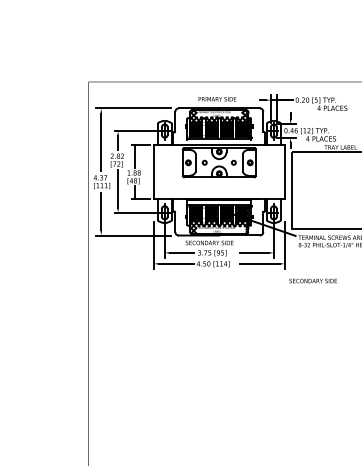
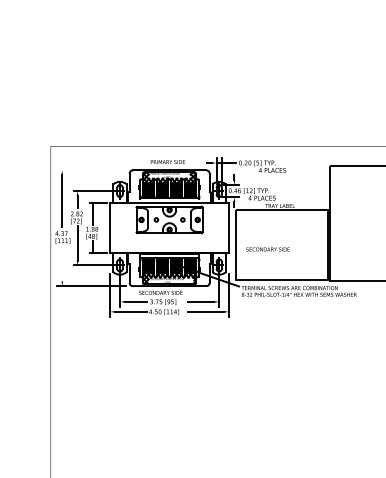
line: (133, 108) -> (91, 170), removed
line: (101, 211) -> (62, 264), removed
text: (312, 281) -> (267, 249), moved

